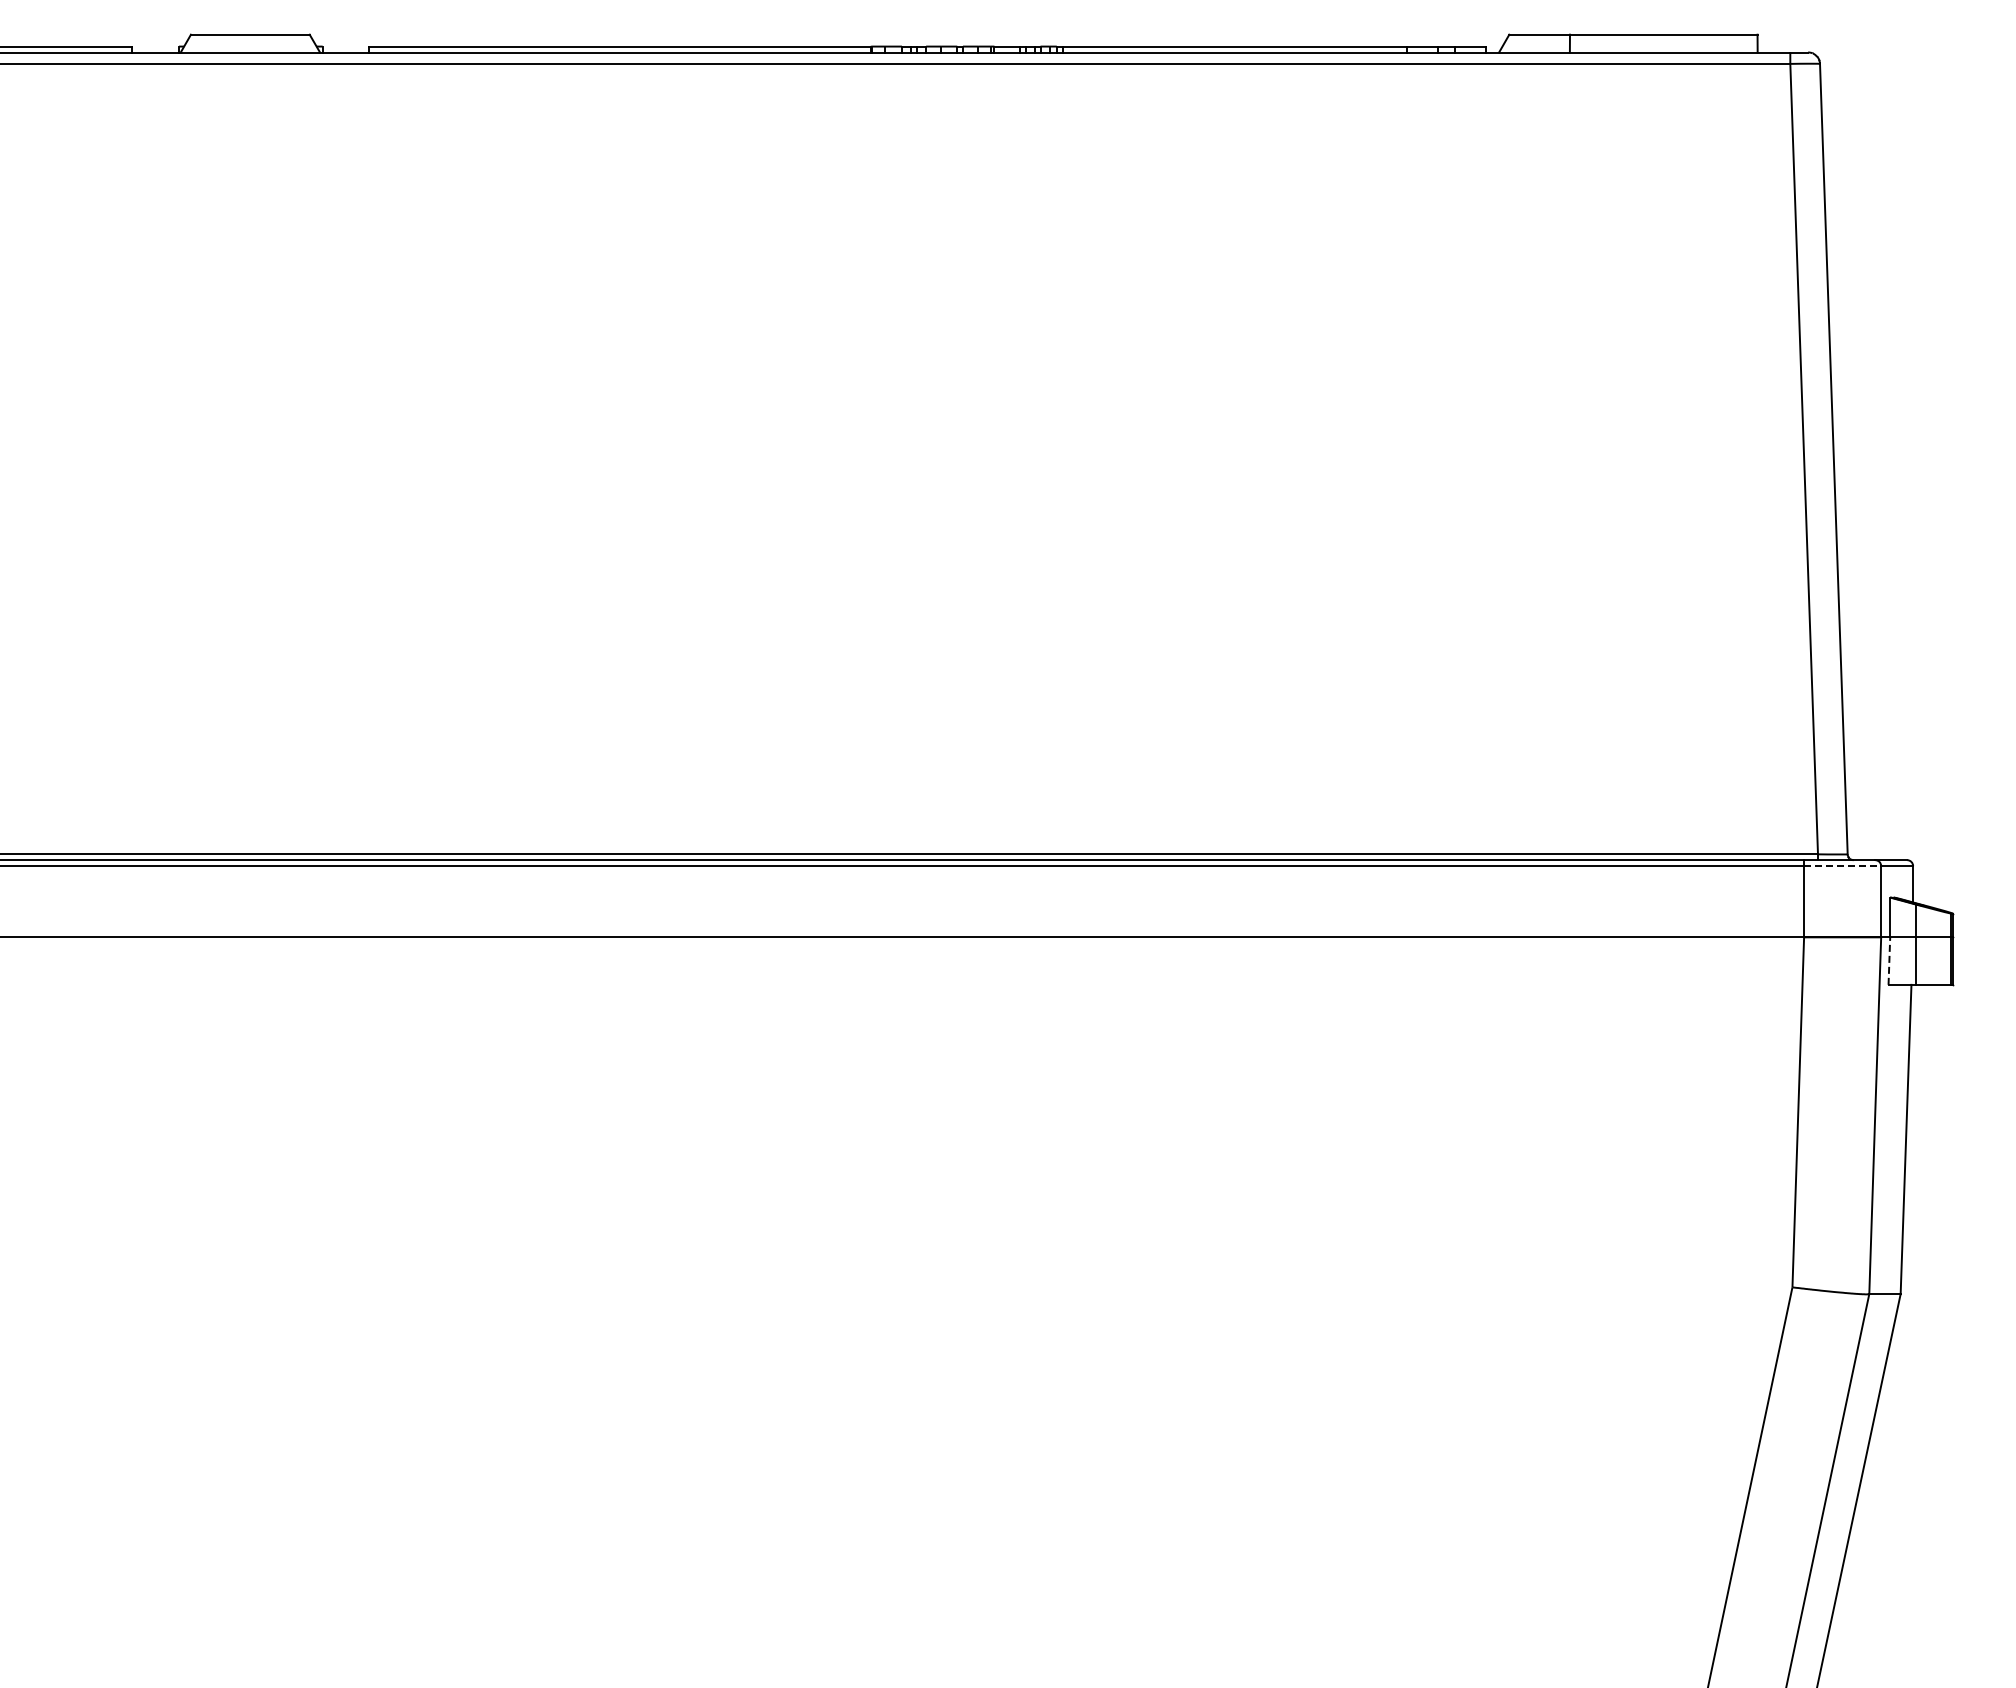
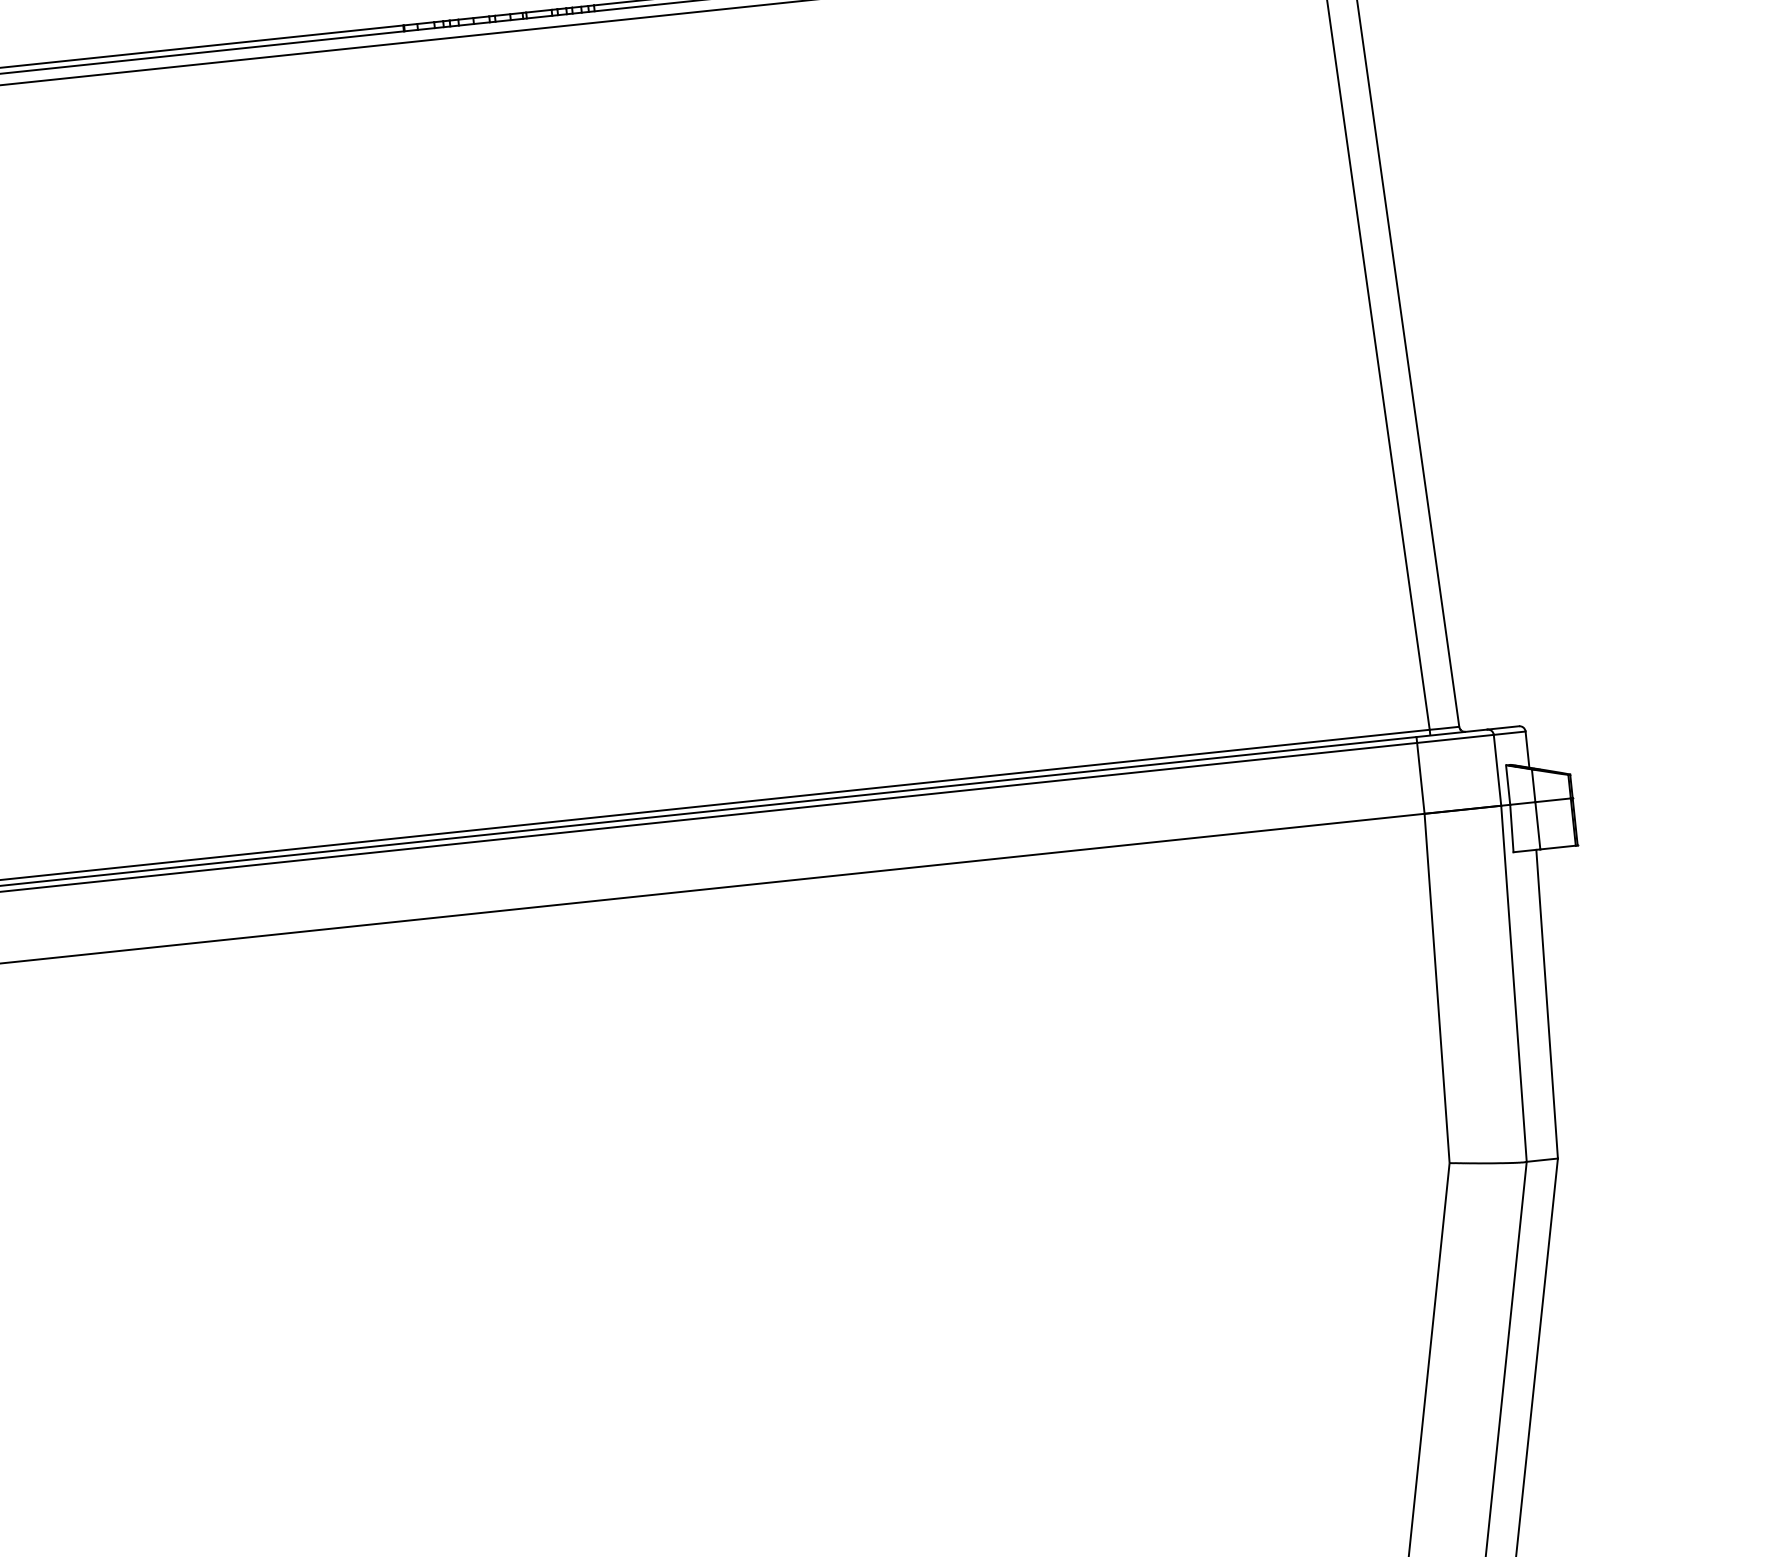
line: (1842, 866) -> (1455, 739), dashed -> solid
line: (1889, 961) -> (1512, 828), dashed -> solid

